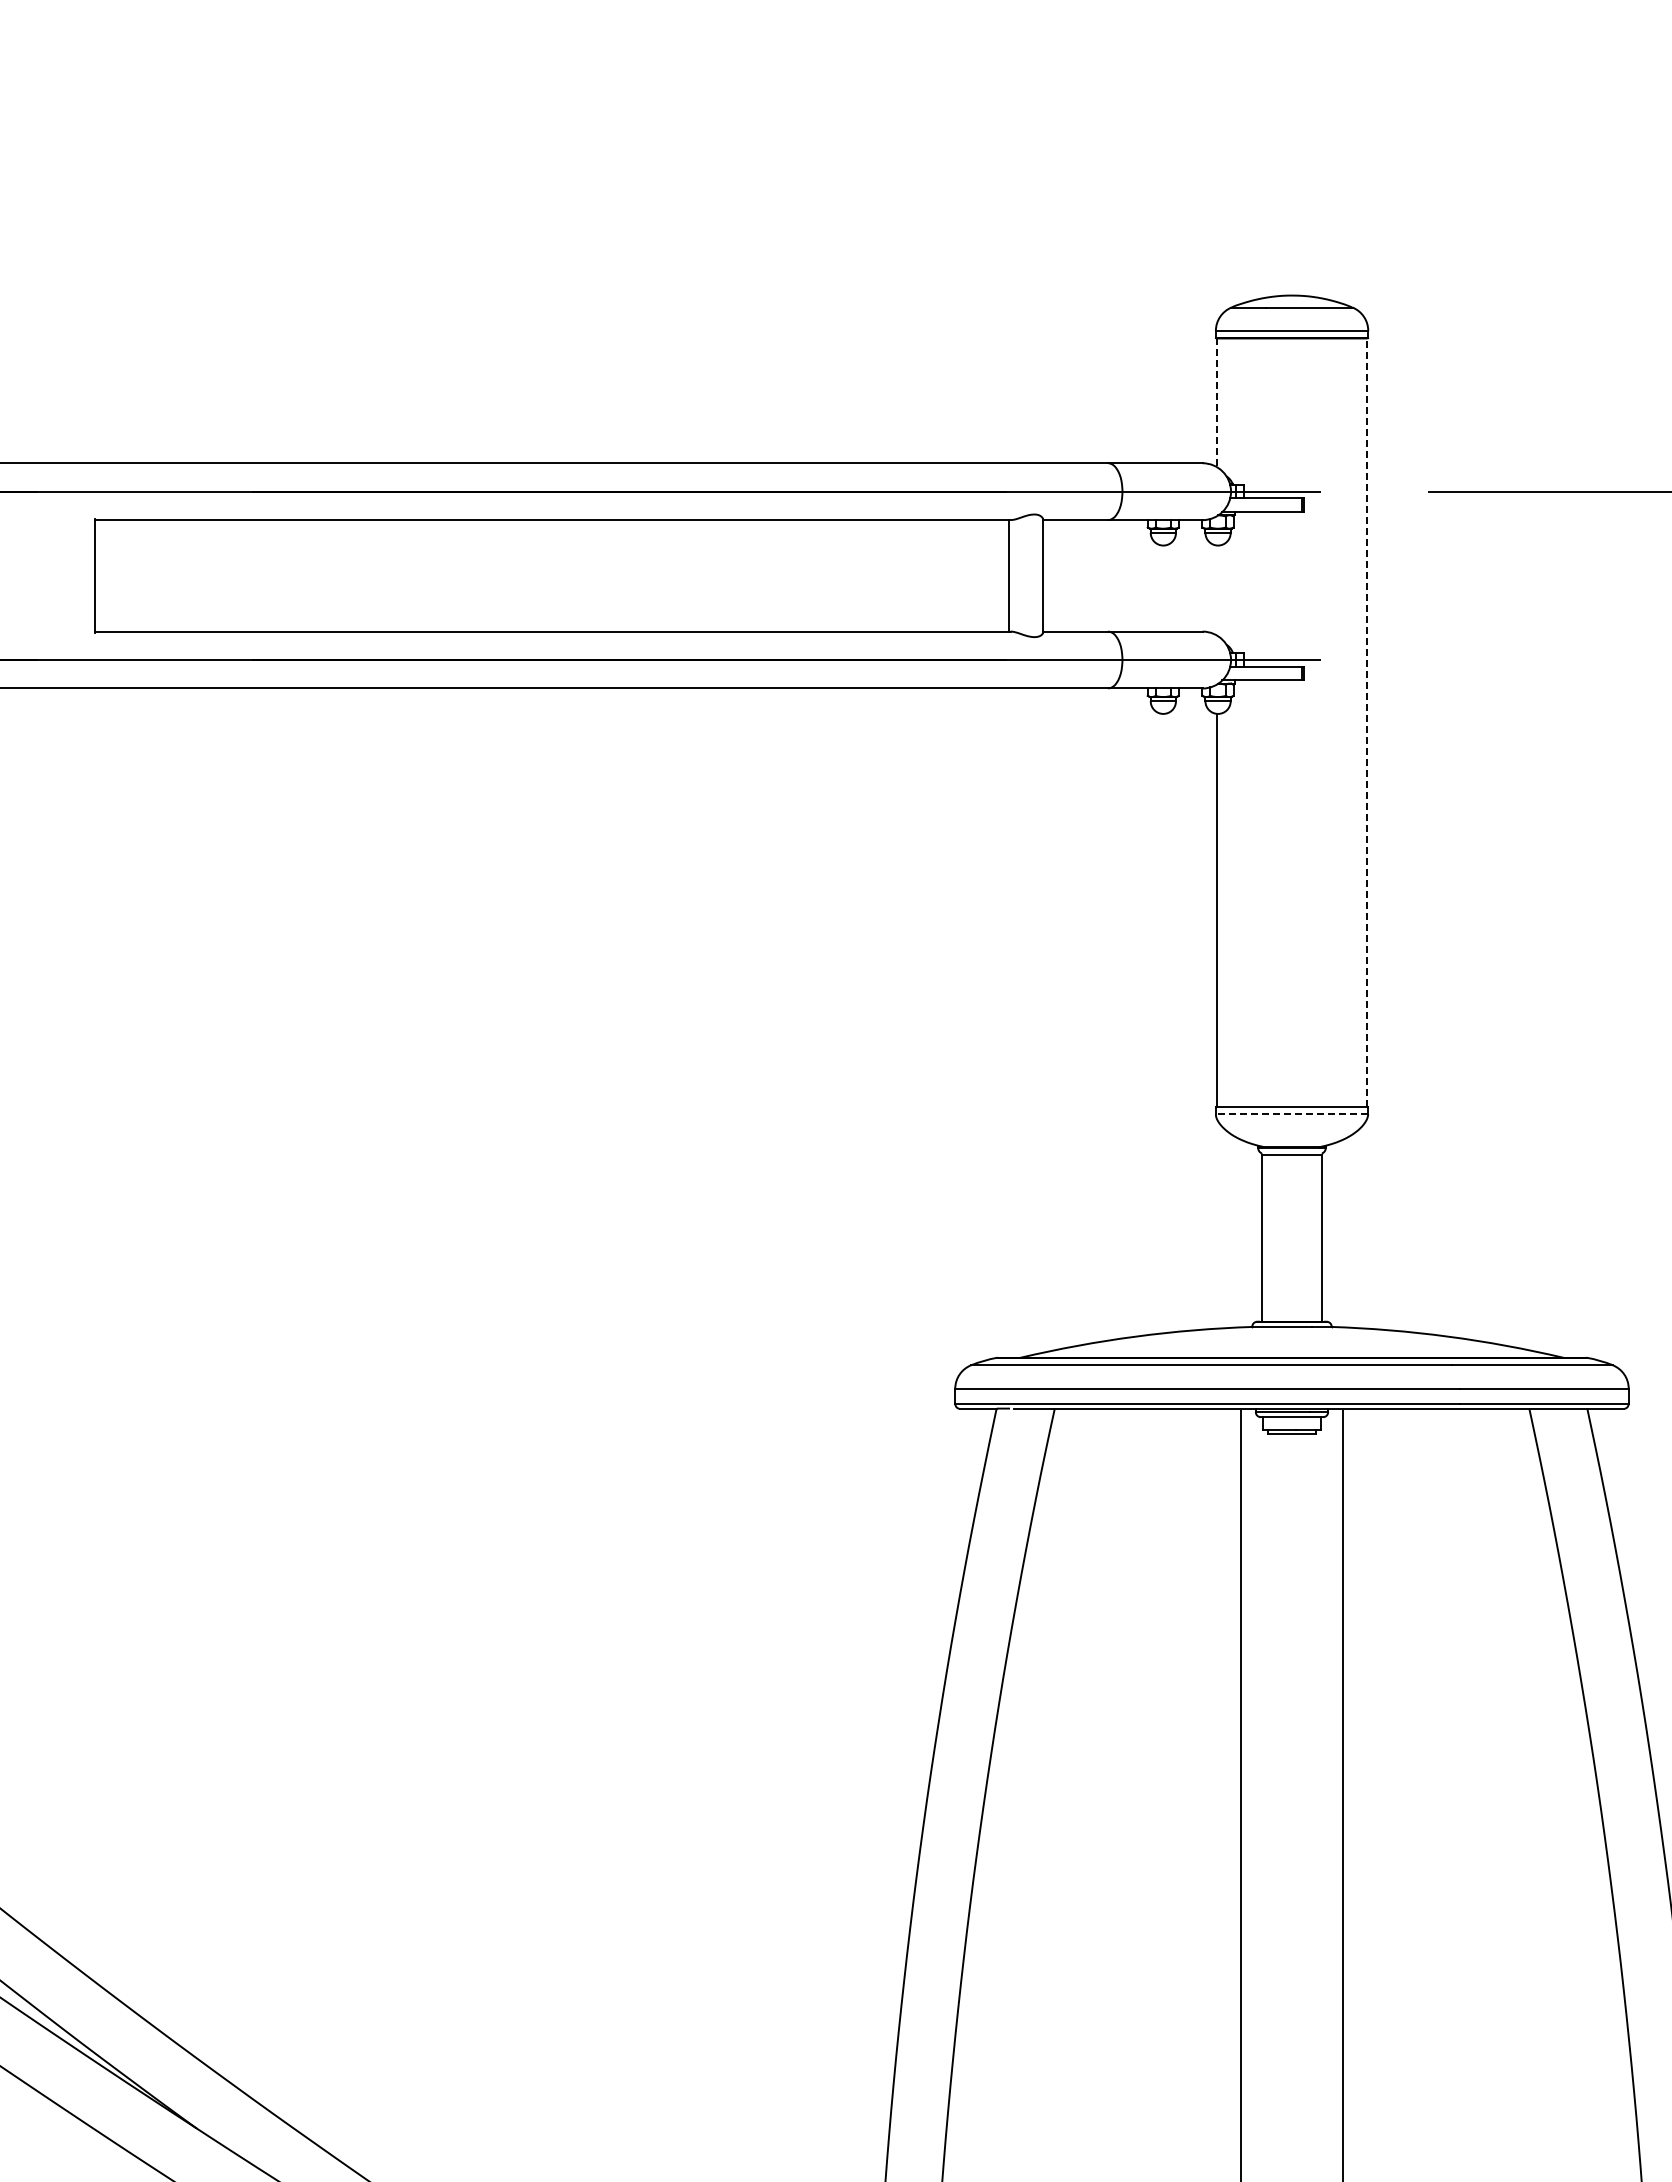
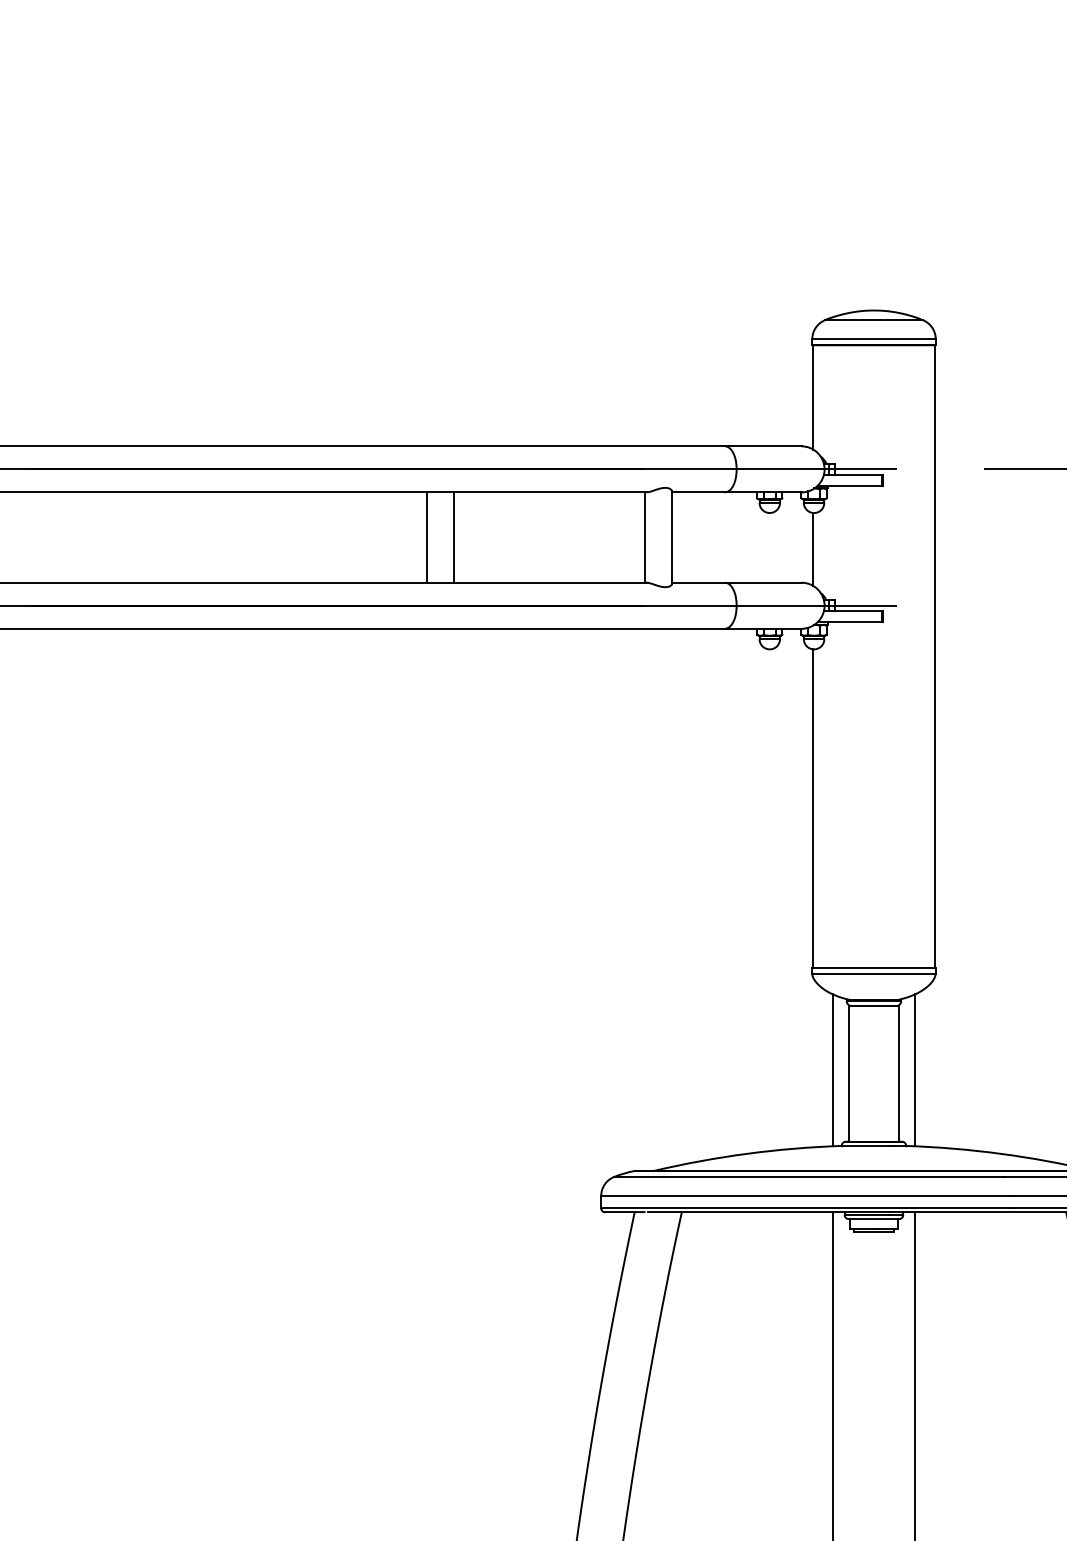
line: (1217, 403) -> (813, 397), dashed -> solid
line: (739, 575) -> (426, 537), added
line: (773, 575) -> (453, 537), added
line: (1217, 590) -> (813, 549), added
line: (1366, 722) -> (934, 656), dashed -> solid
line: (1291, 1114) -> (873, 973), dashed -> solid
line: (1241, 1233) -> (833, 1070), added
line: (1342, 1233) -> (914, 1070), added

